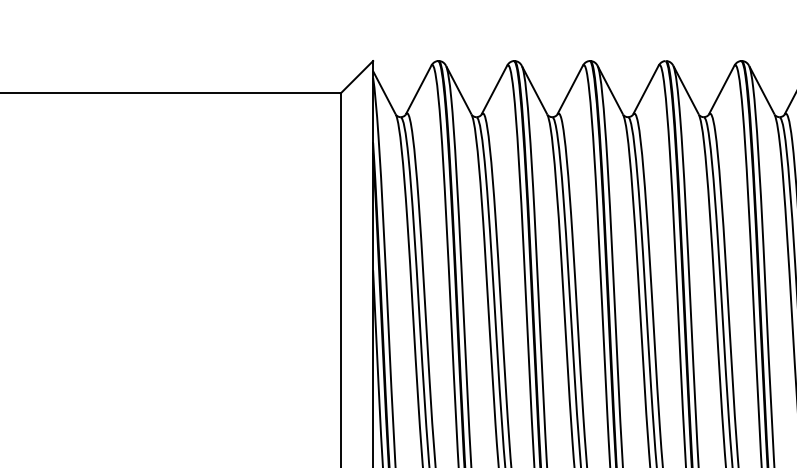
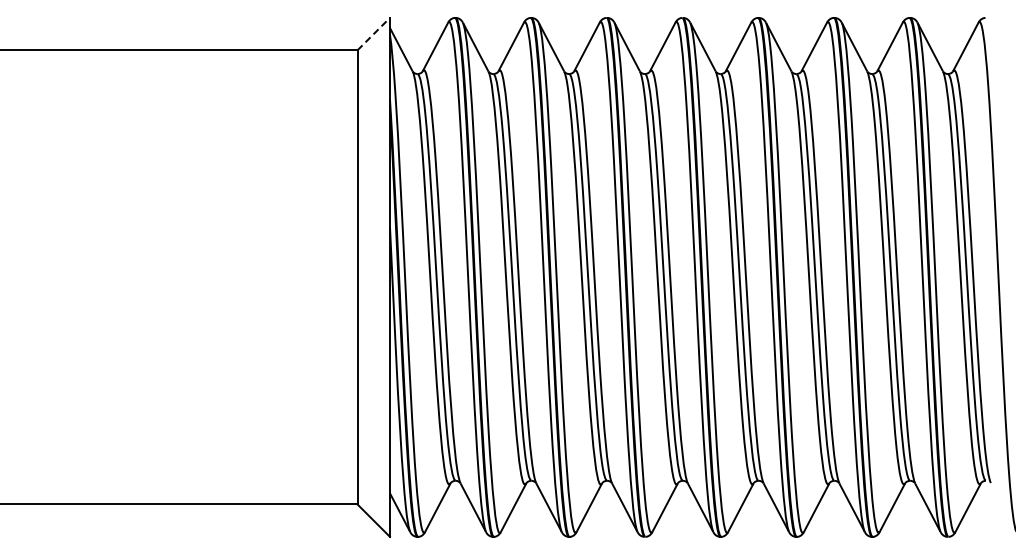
line: (356, 77) -> (373, 34), solid -> dashed

